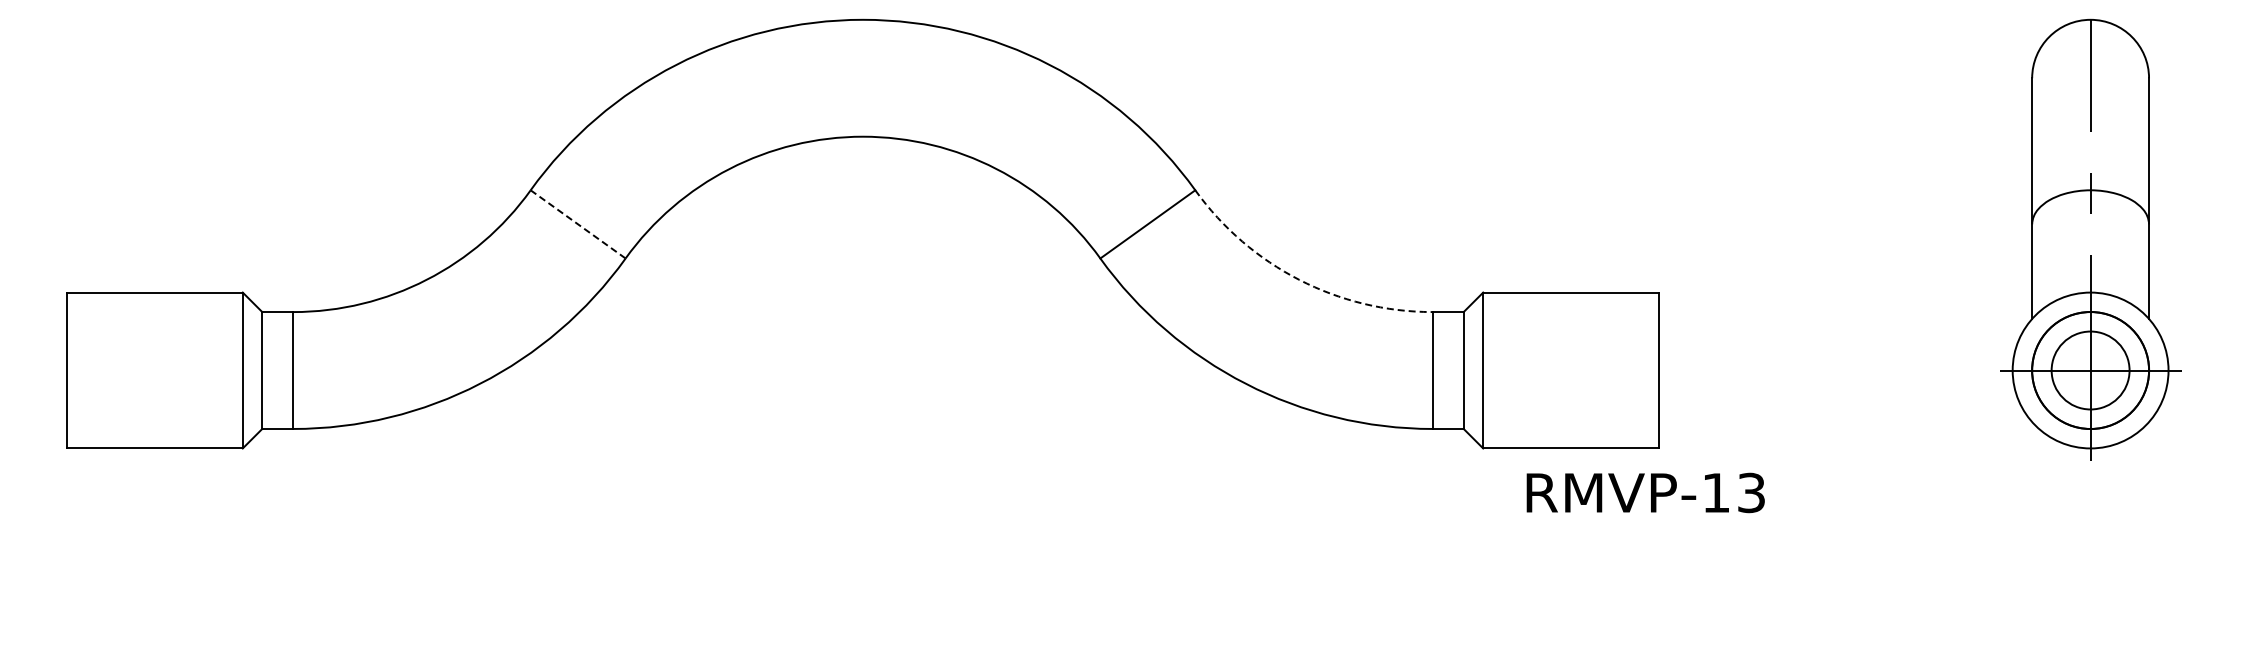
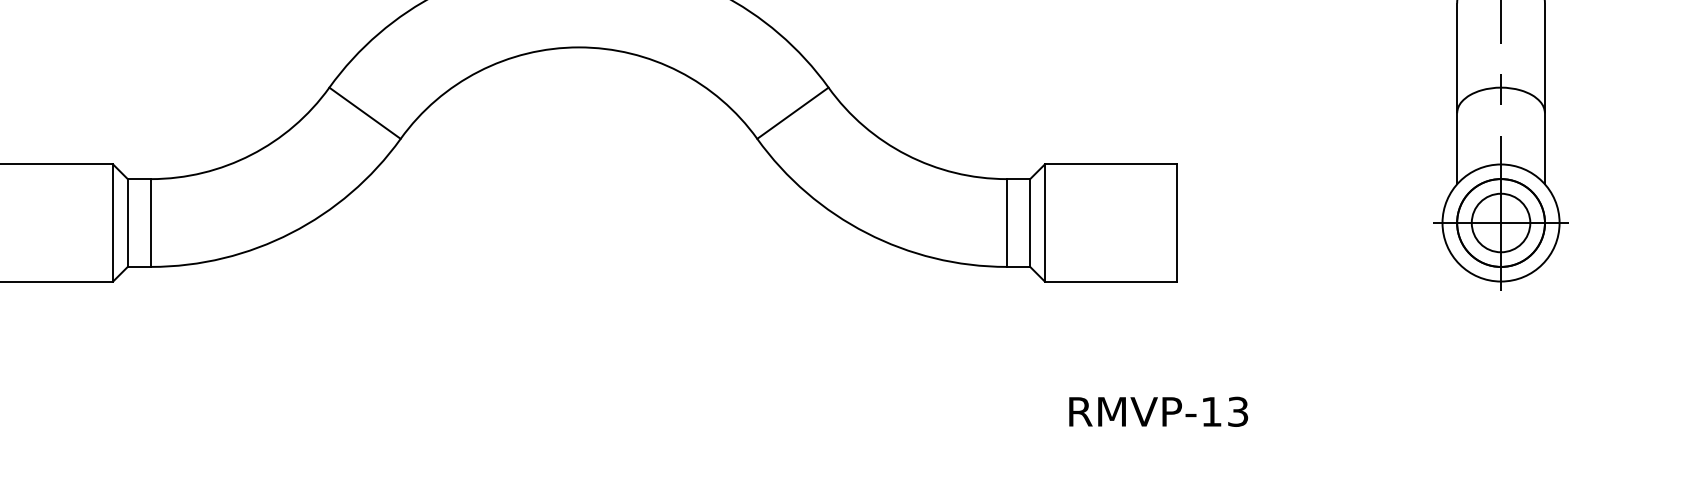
line: (577, 224) -> (364, 113), dashed -> solid
arc: (1299, 279) -> (906, 154), dashed -> solid
text: (1645, 492) -> (1158, 411), moved

